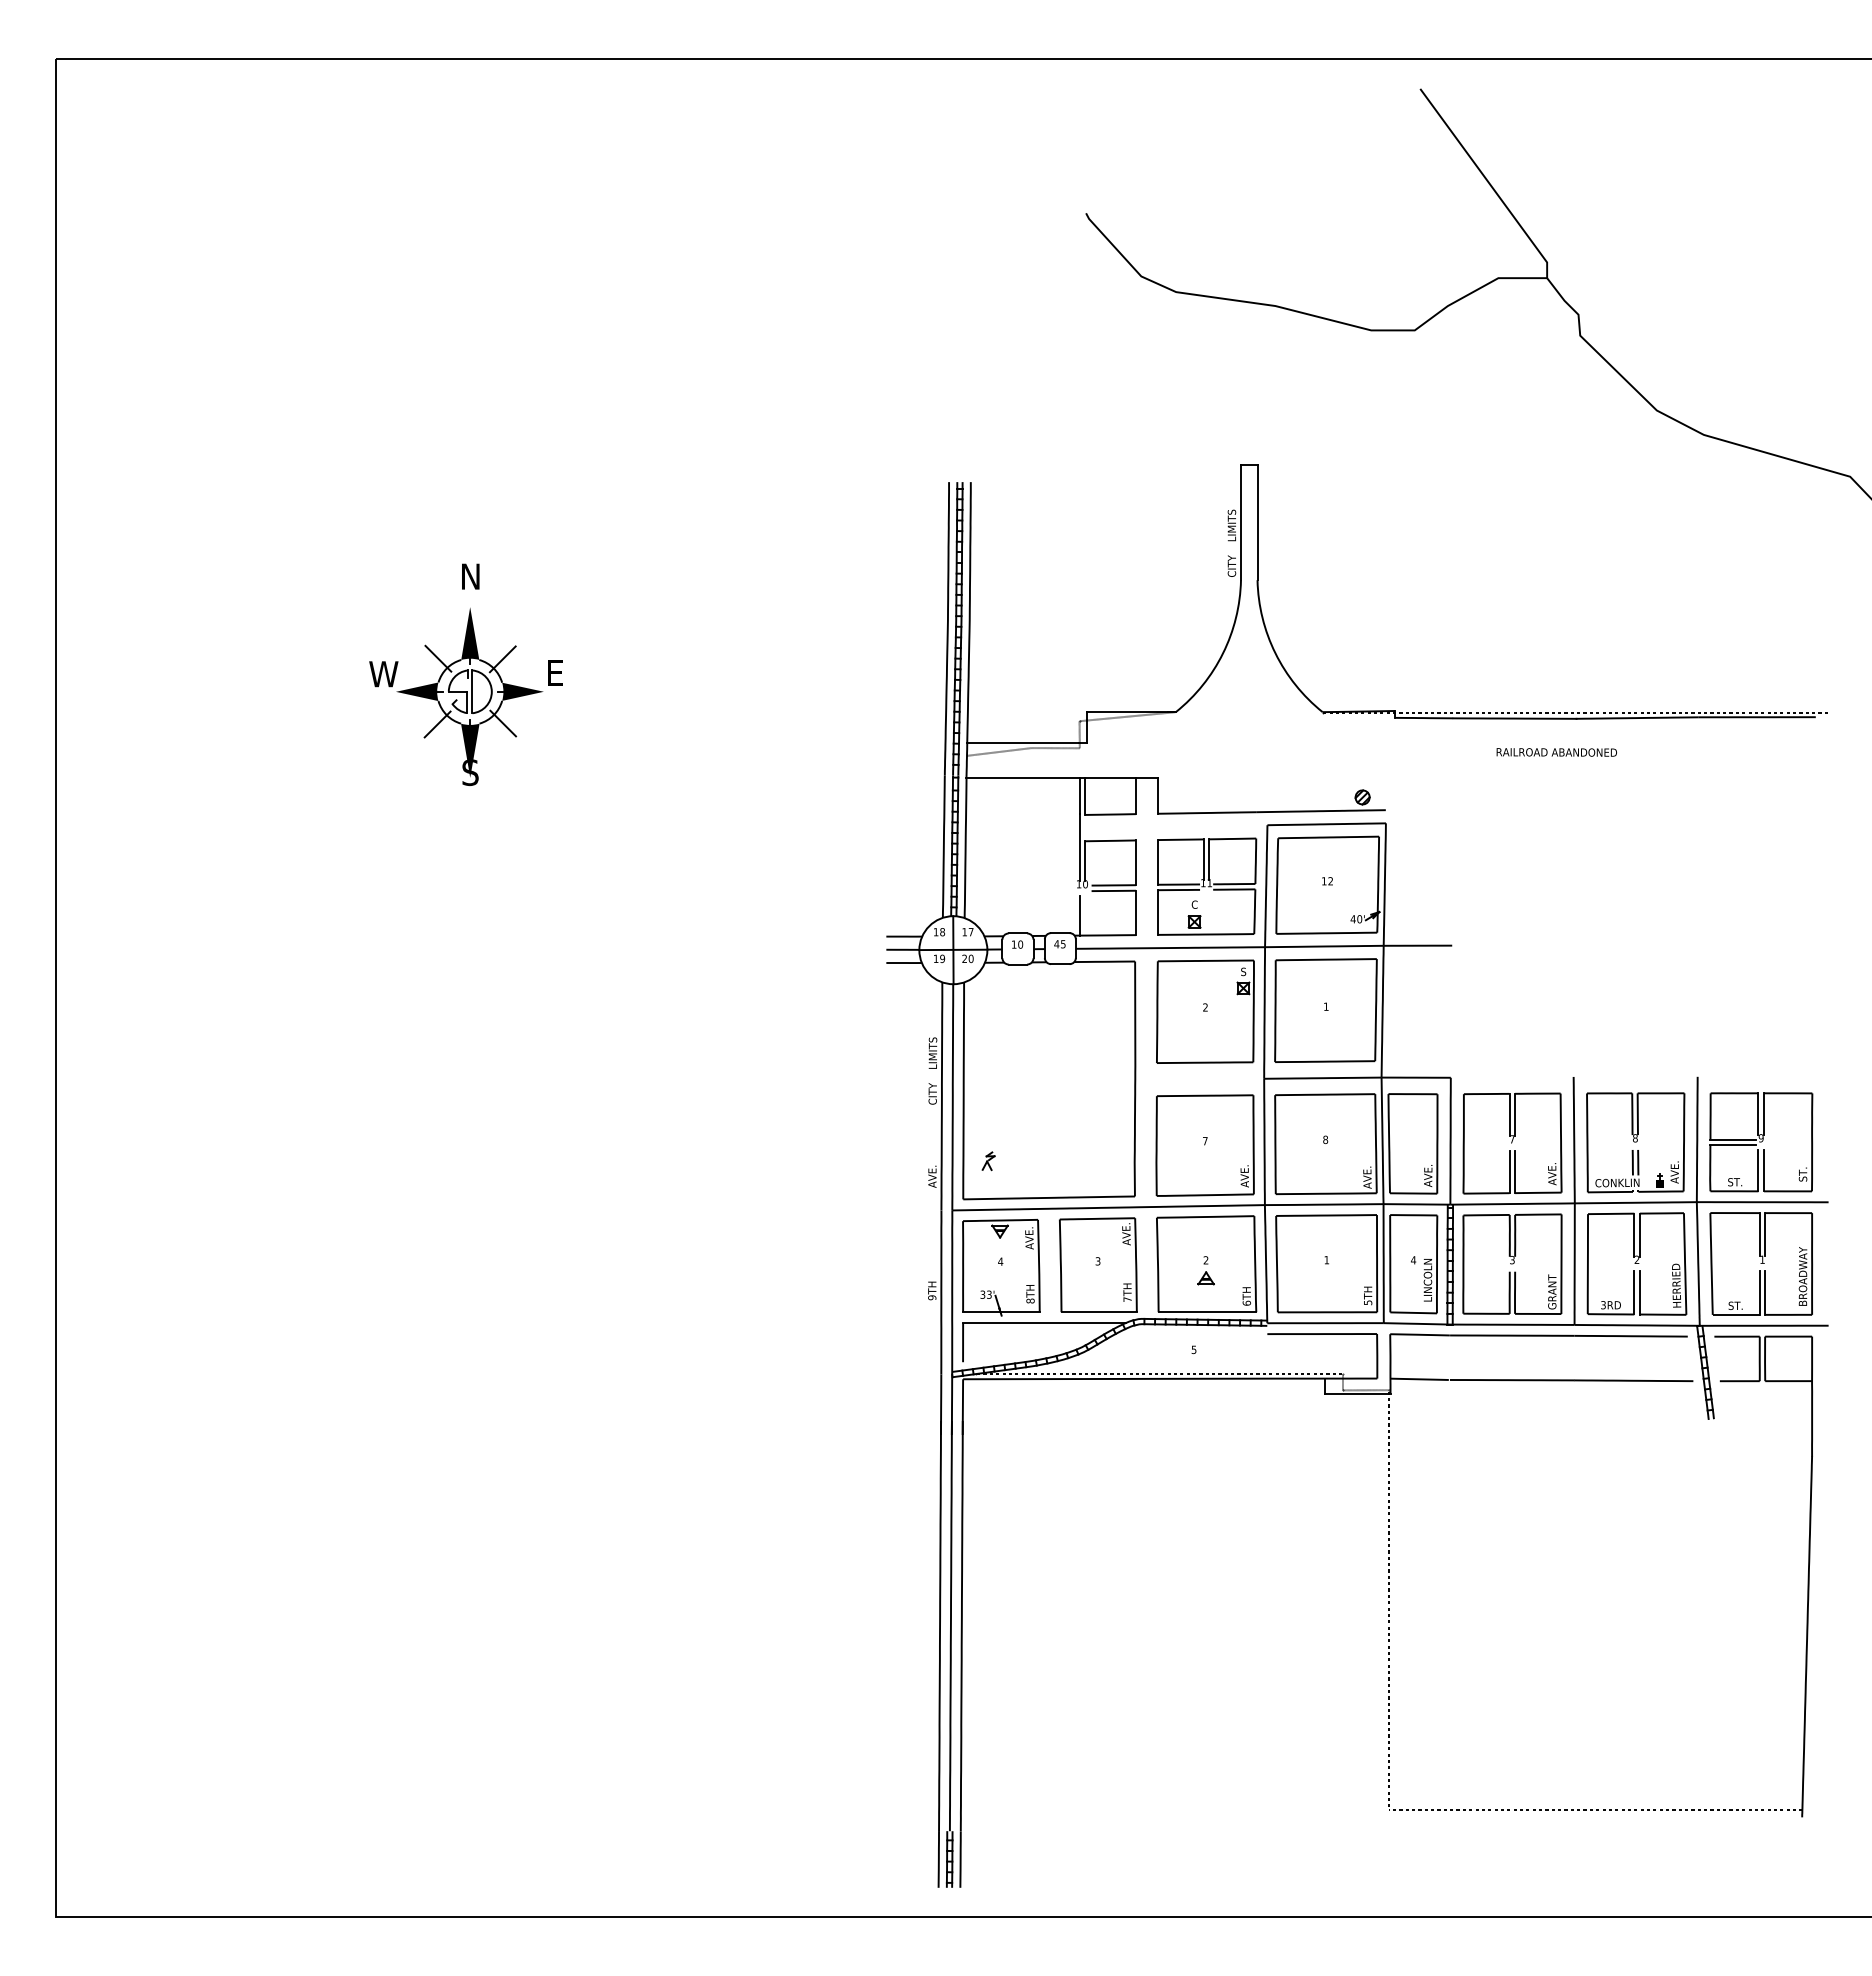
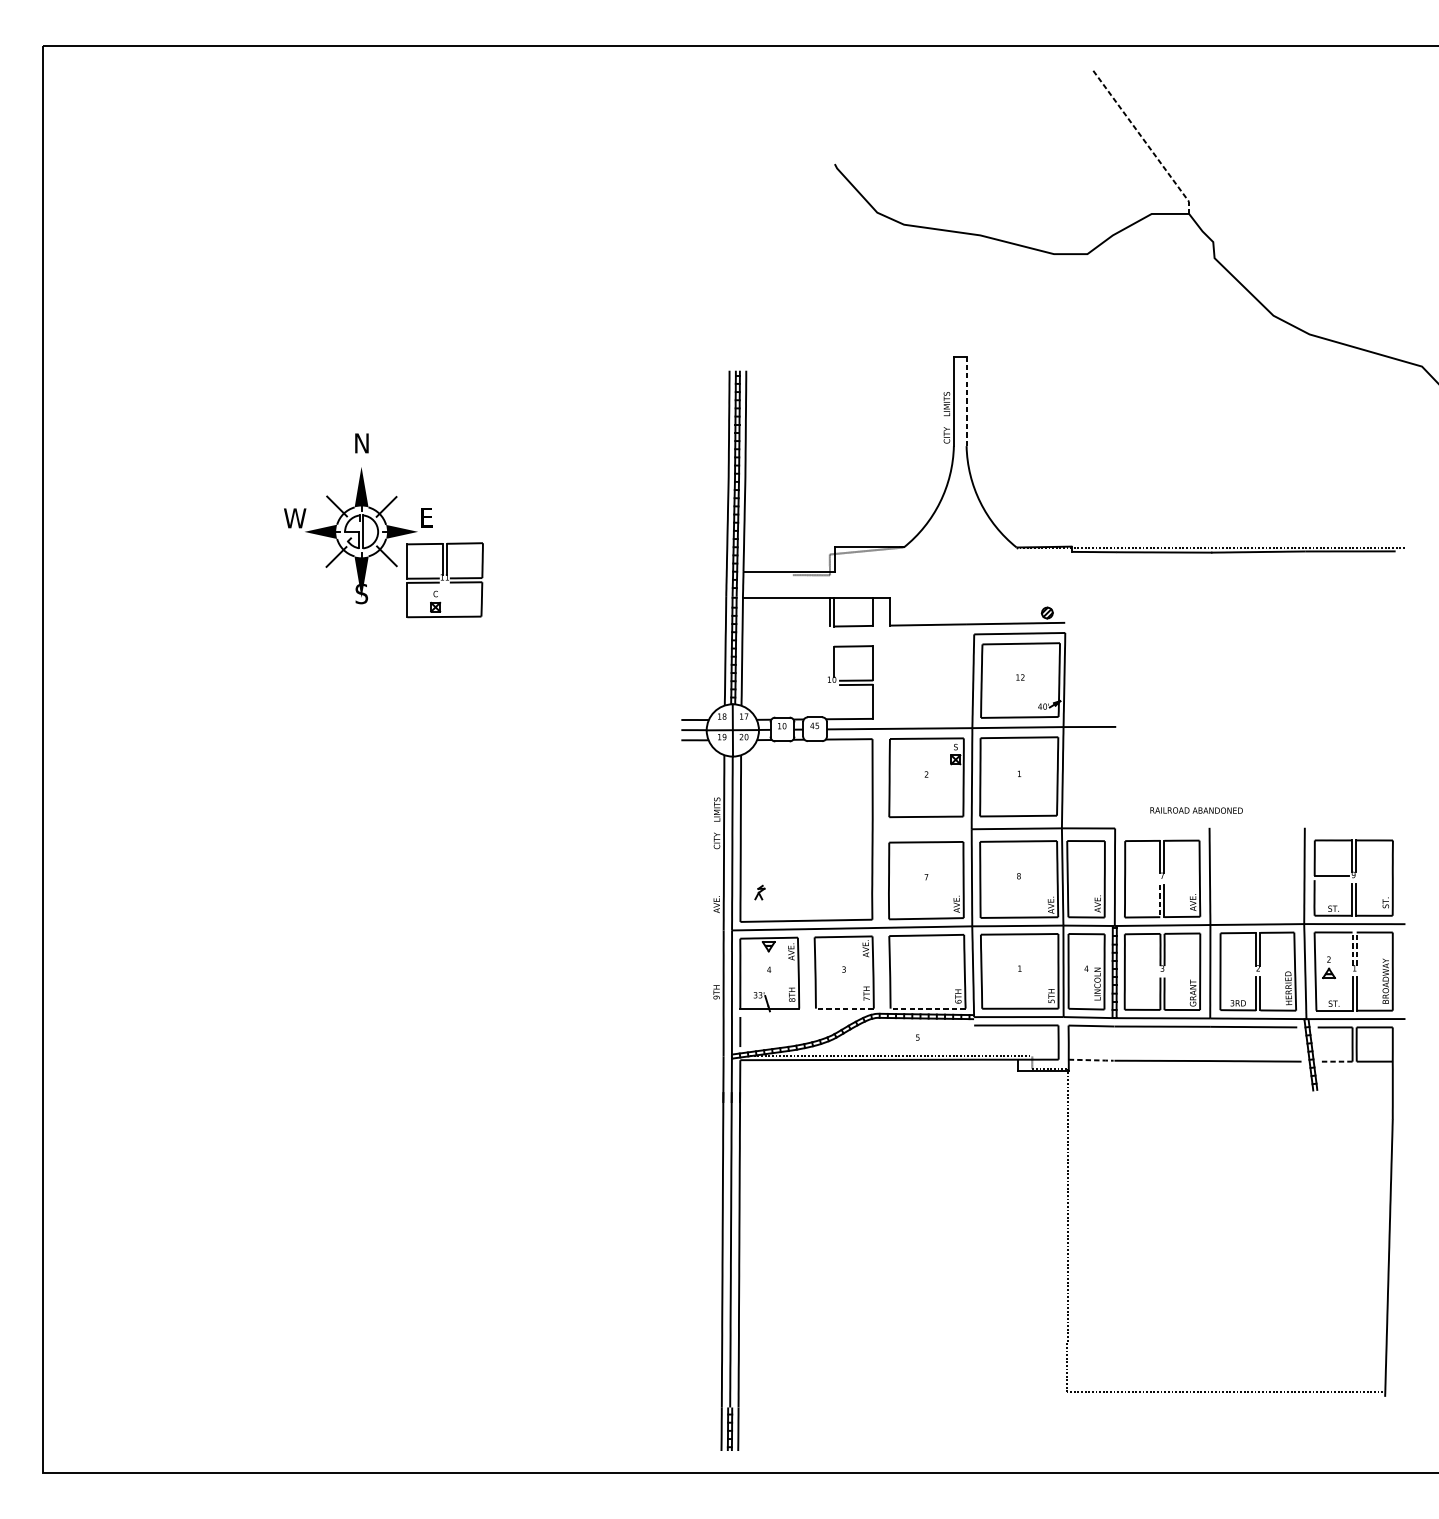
line: (1488, 182) -> (1144, 140), solid -> dashed
line: (1257, 522) -> (966, 401), solid -> dashed
line: (999, 751) -> (768, 577), removed
text: (1556, 752) -> (1196, 810), moved
line: (1079, 847) -> (829, 651), removed
part: (1207, 886) -> (445, 580), moved
line: (1079, 915) -> (829, 703), removed
part: (1635, 1142) -> (1257, 878), removed
line: (1732, 1144) -> (1331, 879), removed
line: (1509, 1172) -> (1160, 901), solid -> dashed
line: (1759, 1234) -> (1352, 948), solid -> dashed
line: (1765, 1234) -> (1356, 948), solid -> dashed
part: (1205, 1270) -> (1328, 967), moved
line: (1099, 1312) -> (845, 1008), solid -> dashed
line: (1207, 1312) -> (928, 1008), solid -> dashed
line: (1044, 1323) -> (802, 1017), removed
line: (1421, 1379) -> (1092, 1060), solid -> dashed
line: (1739, 1381) -> (1336, 1061), solid -> dashed

